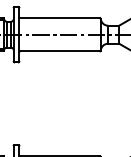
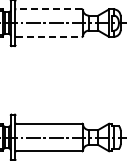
line: (59, 18) -> (48, 9), solid -> dashed
line: (60, 50) -> (49, 36), solid -> dashed

